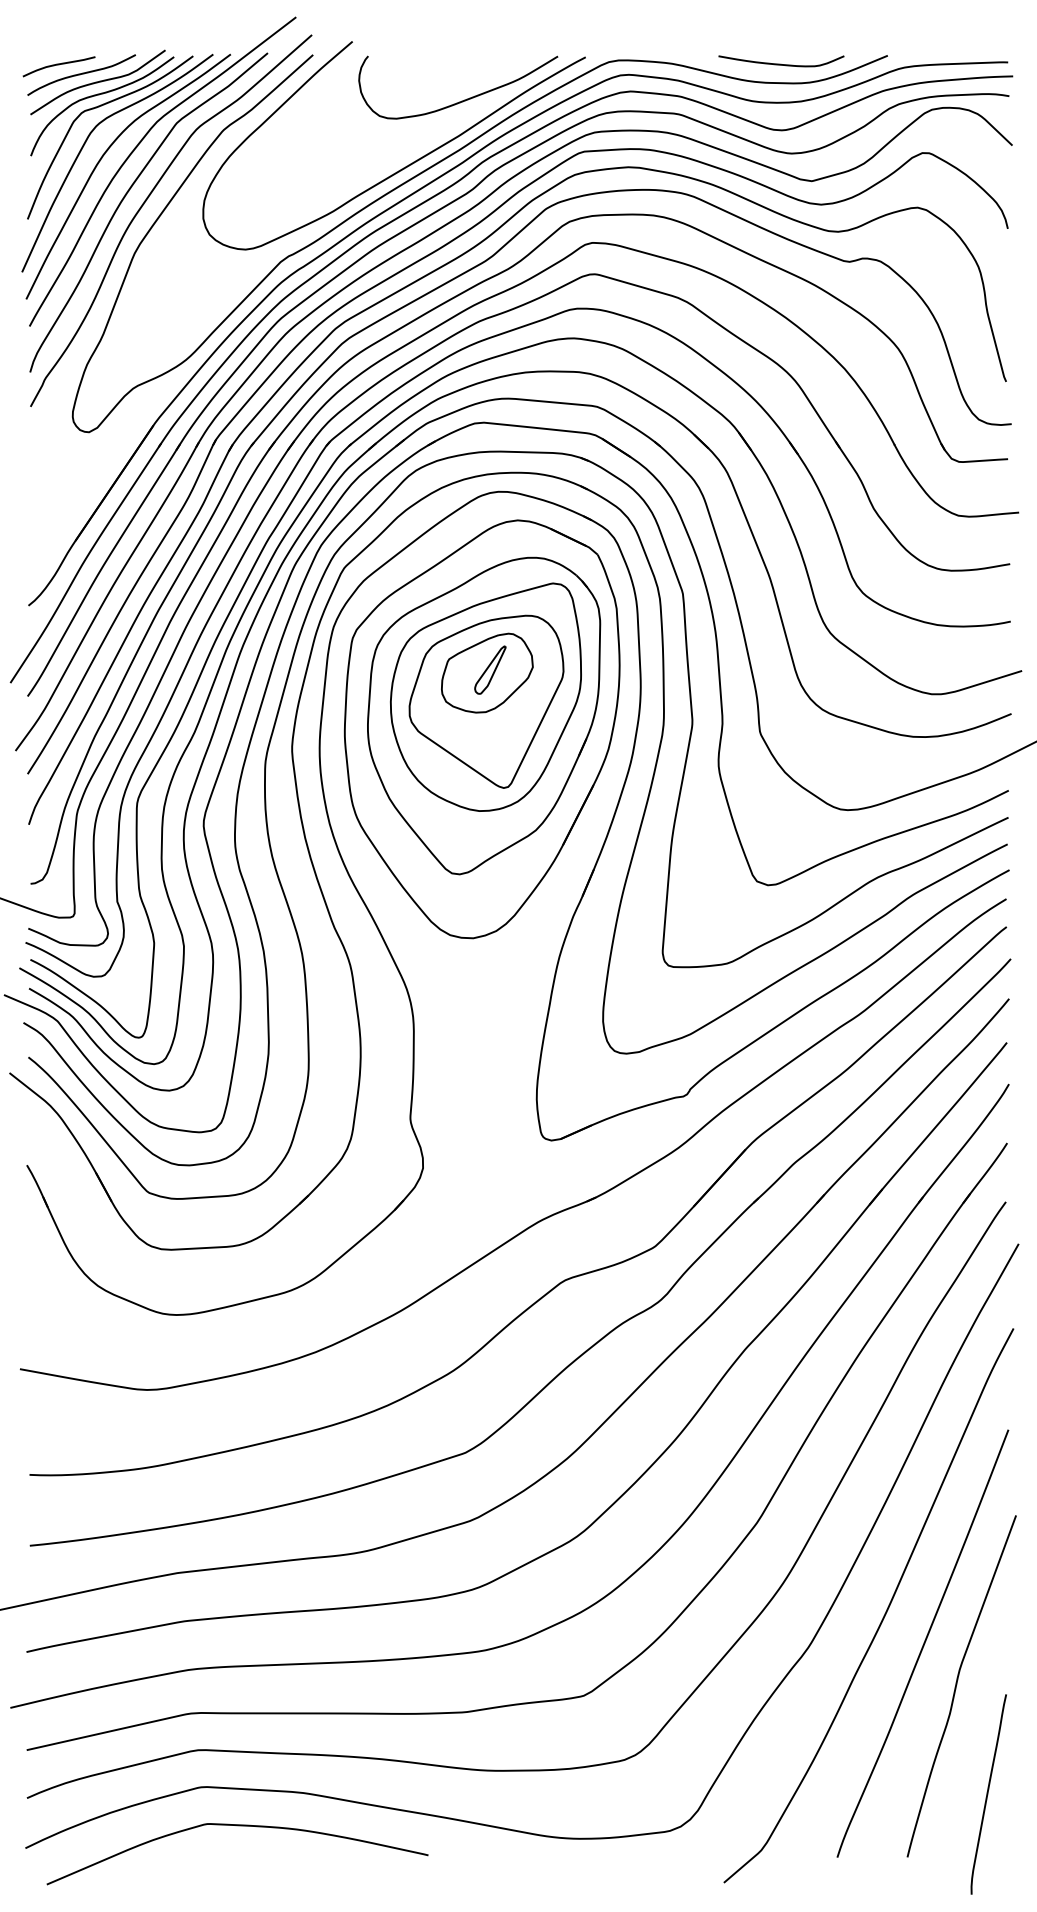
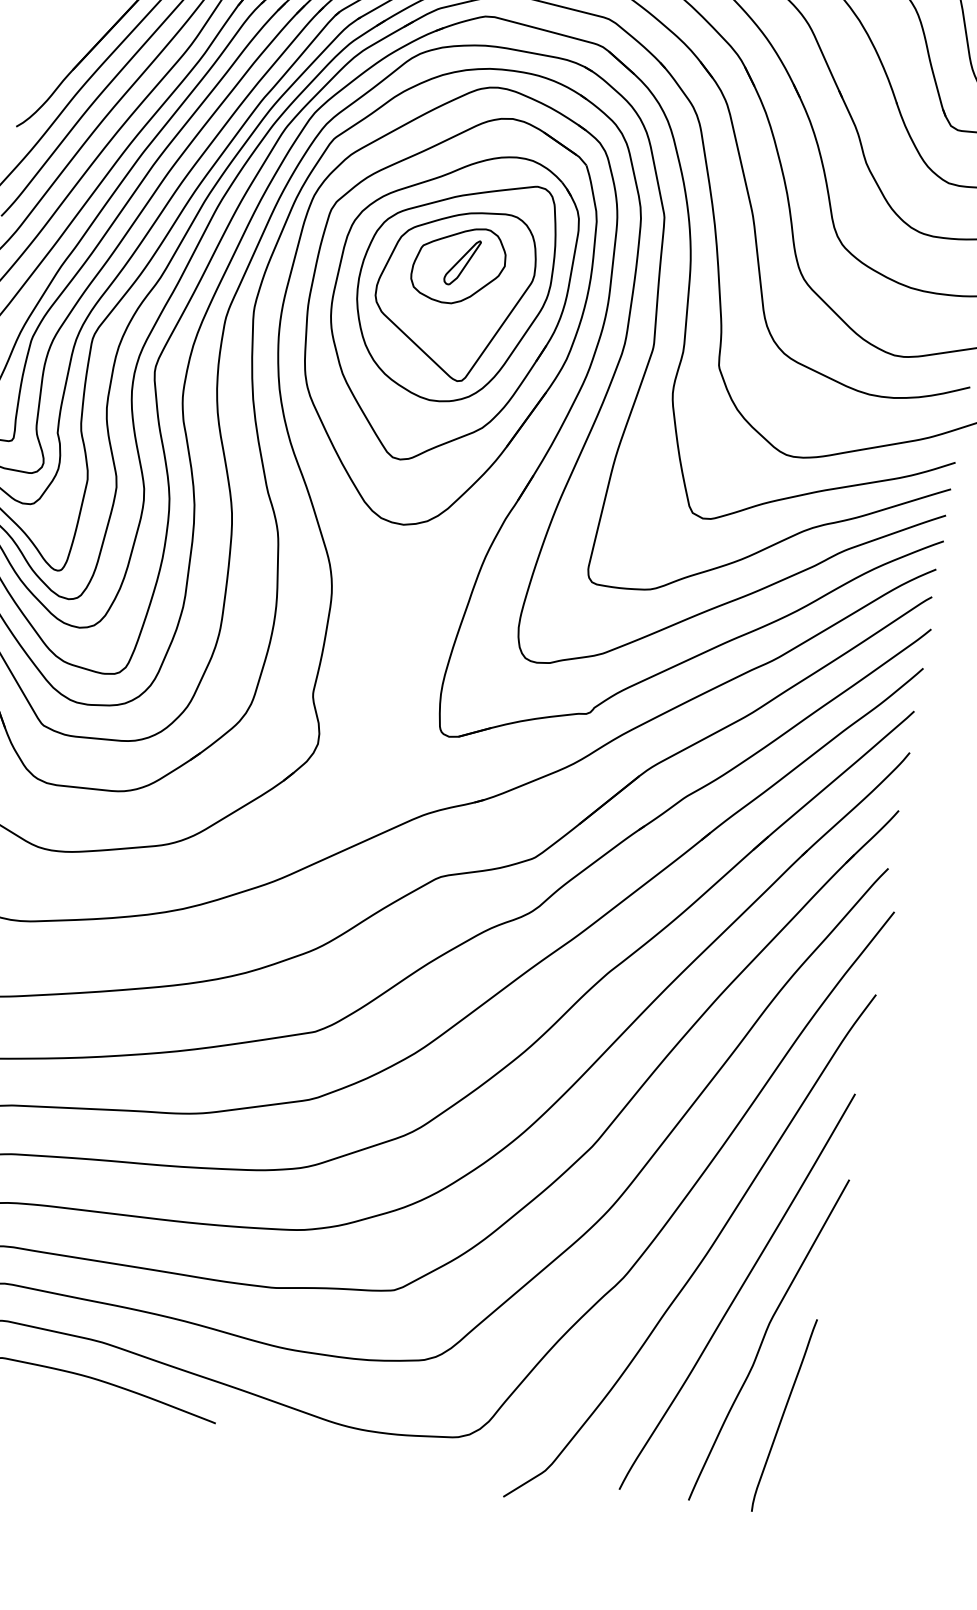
curve: (988, 1794) -> (784, 1415), moved

